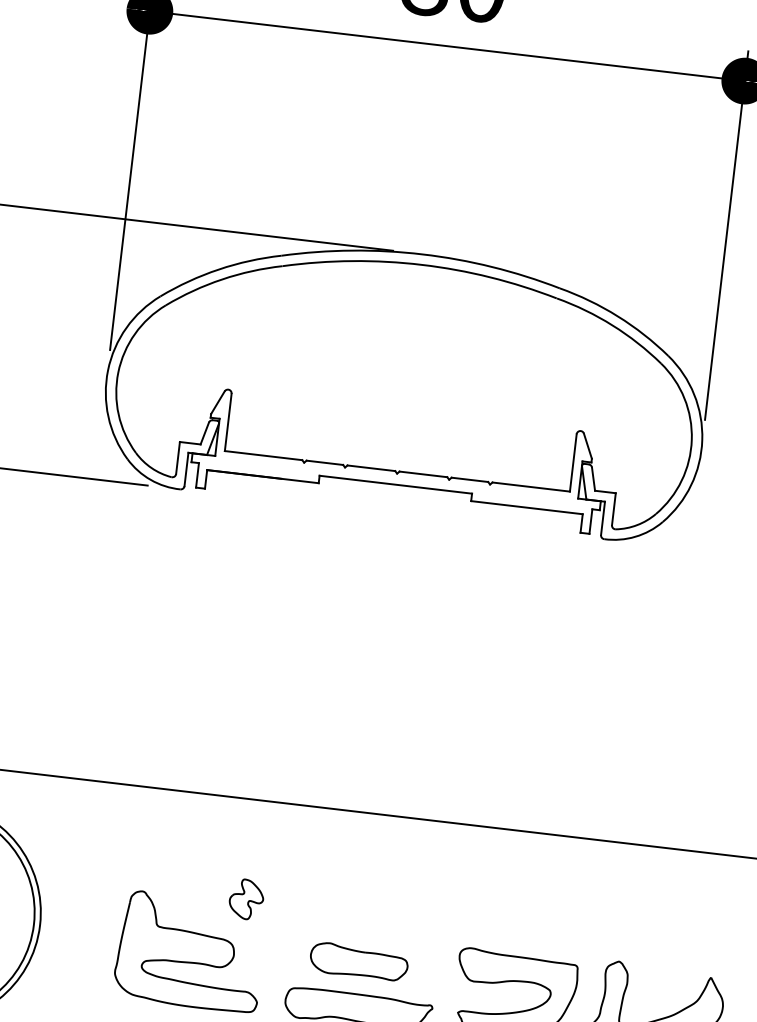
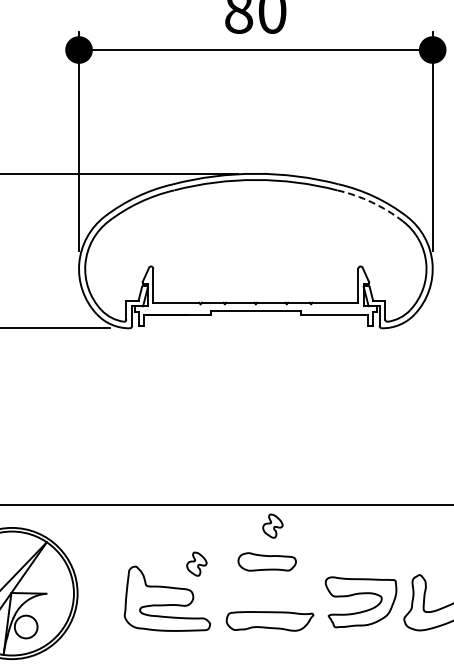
arc: (611, 325) -> (371, 202), solid -> dashed
curve: (382, 851) -> (273, 526), added
curve: (359, 952) -> (266, 556), moved

